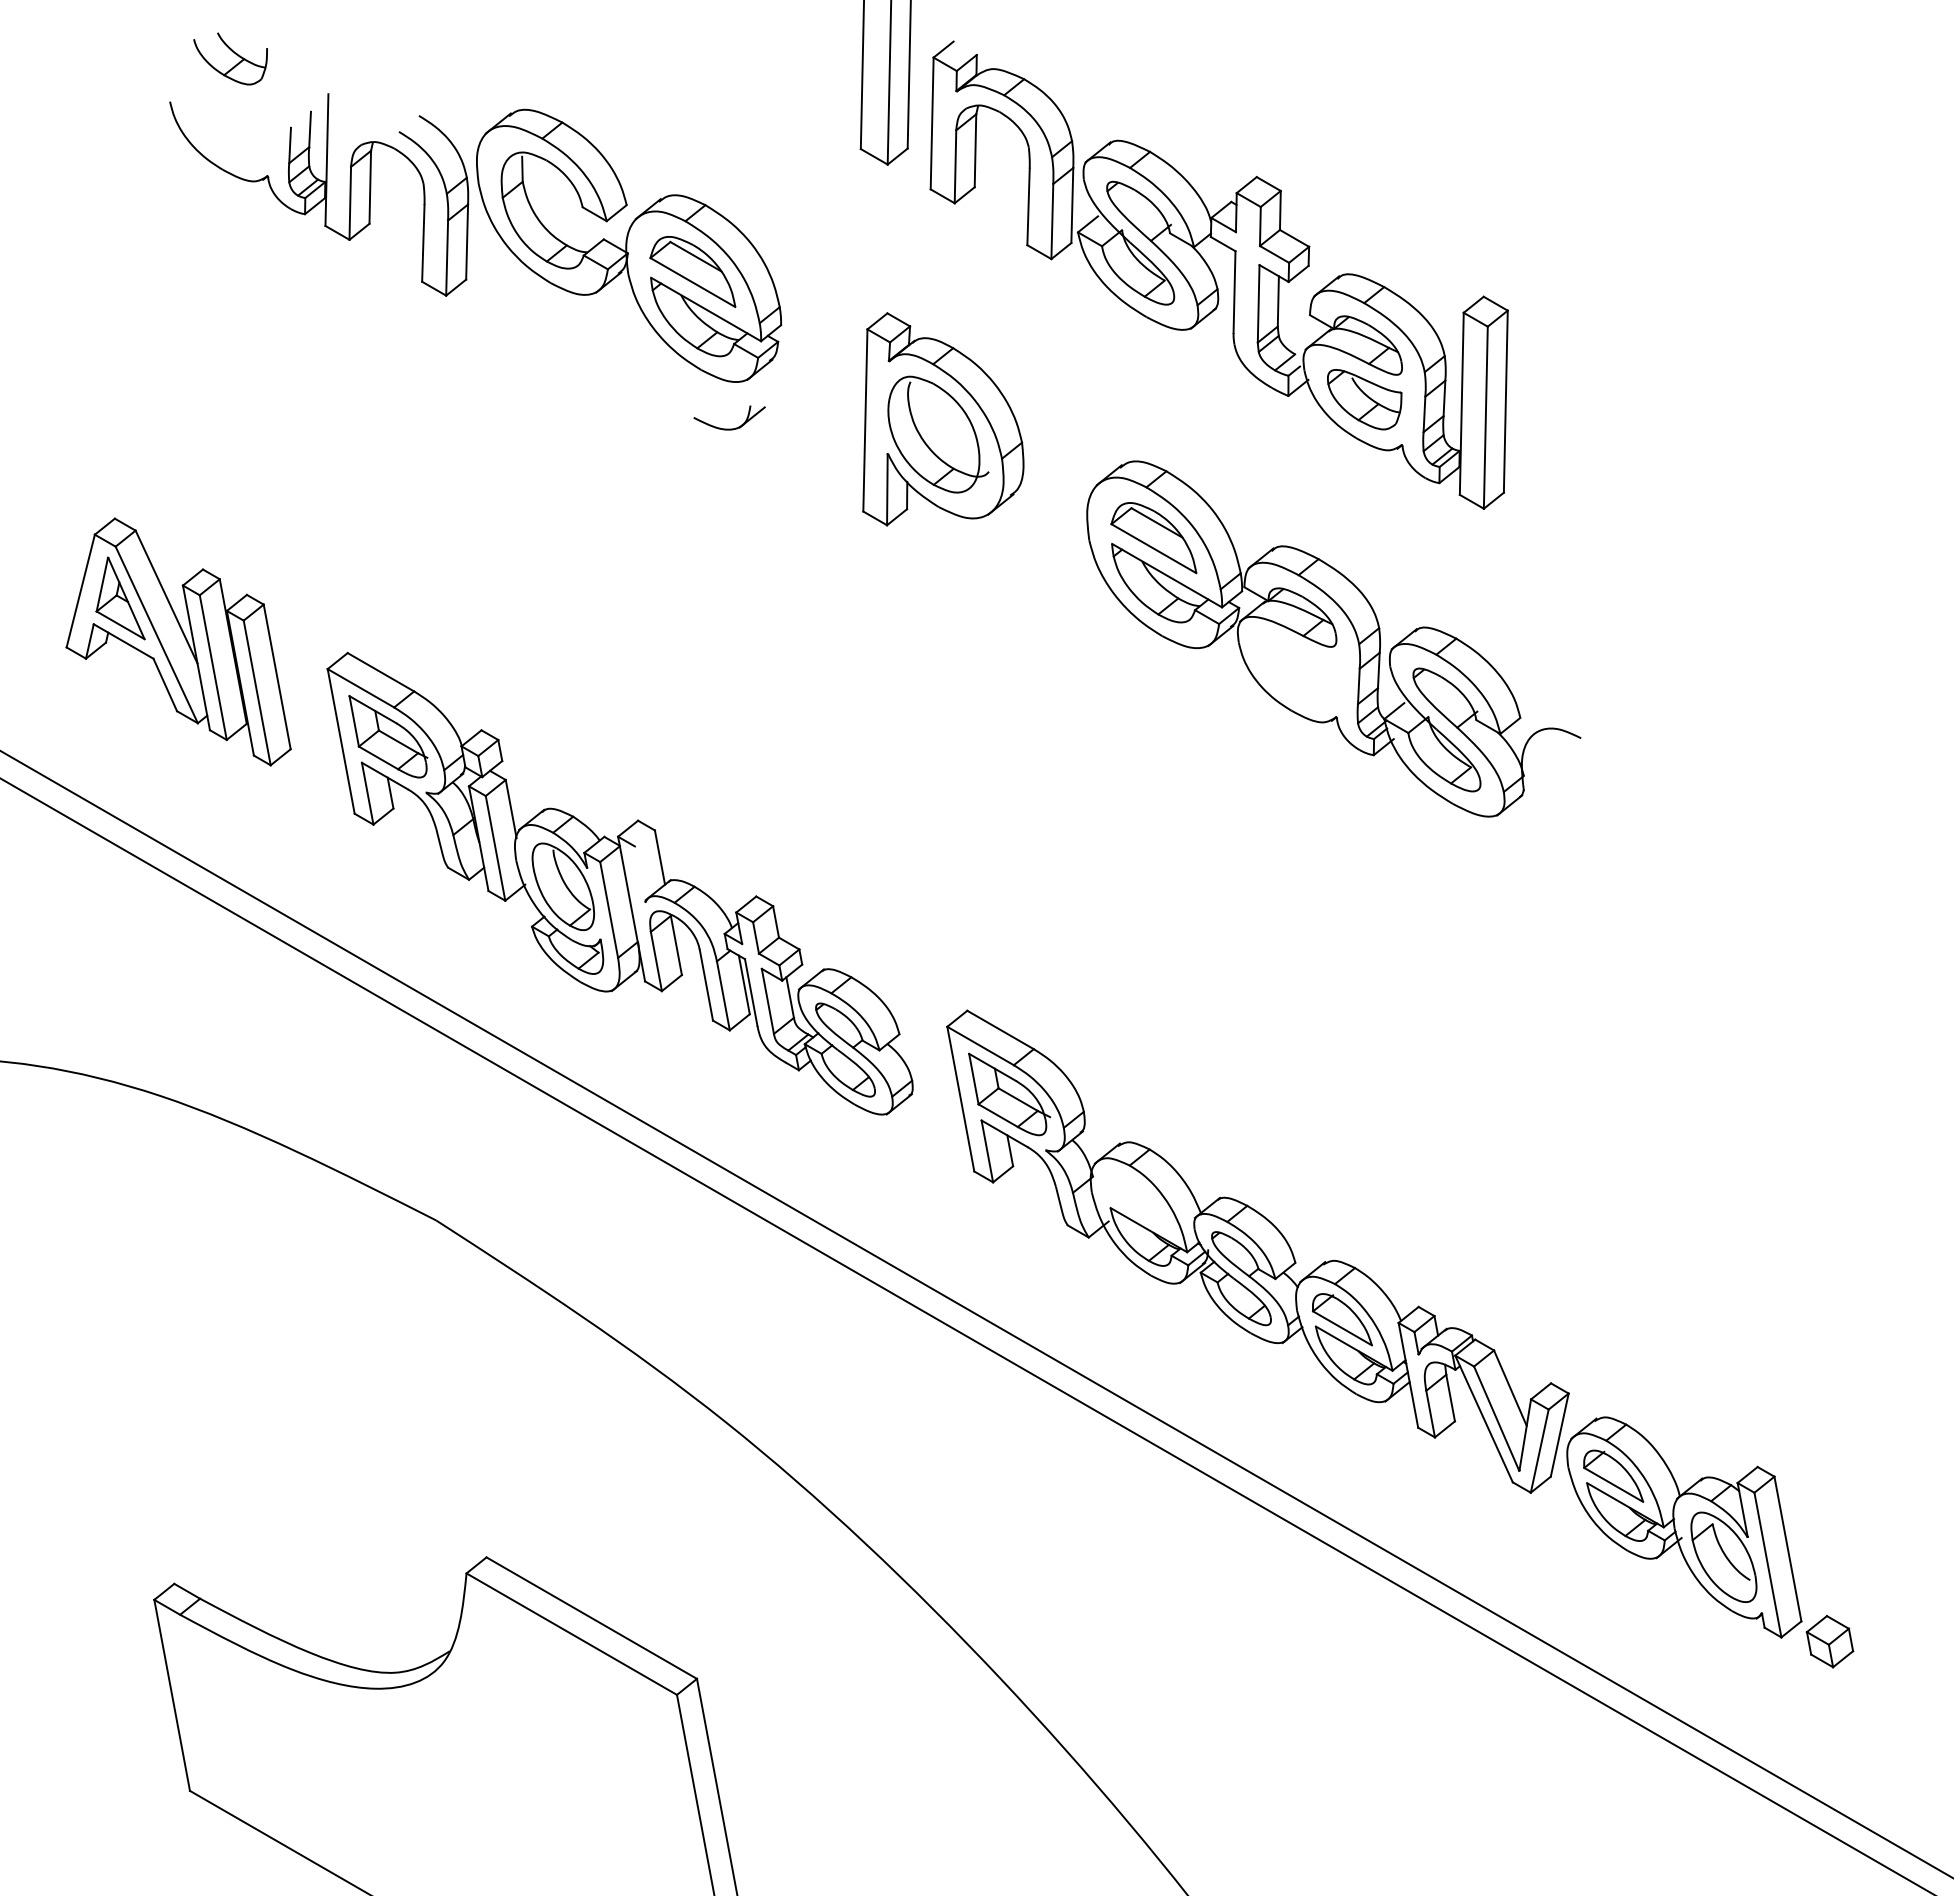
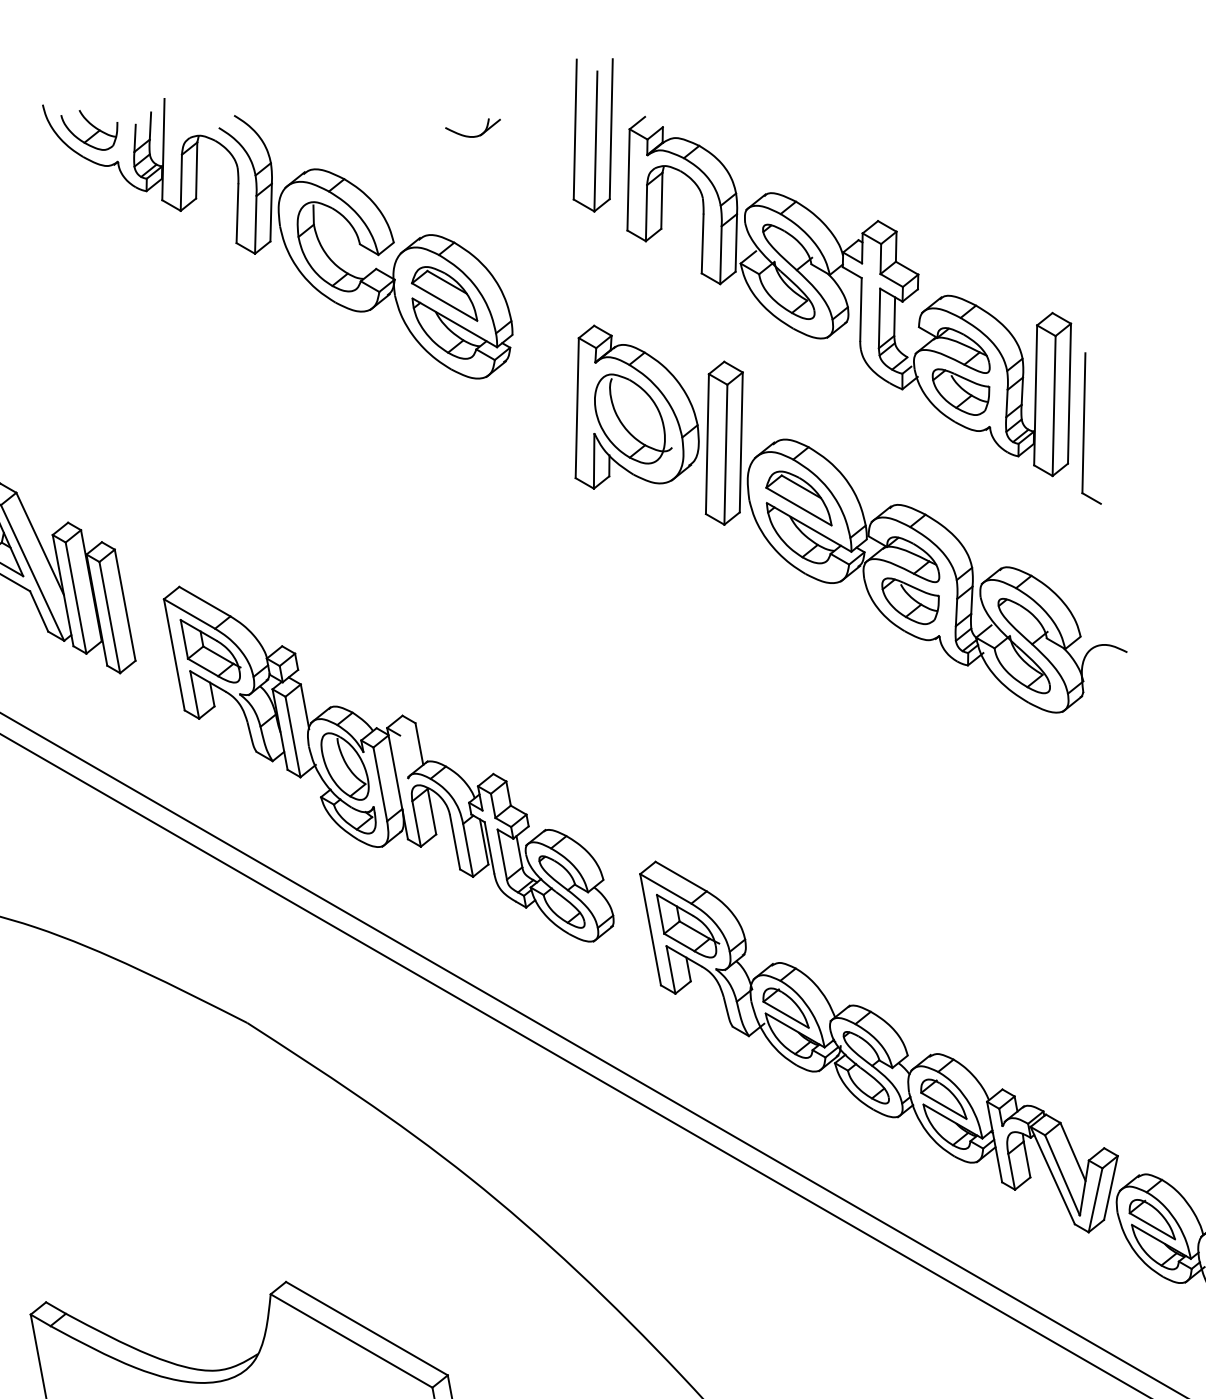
part: (319, 194) -> (157, 176), moved
part: (729, 428) -> (472, 136), moved
part: (1525, 446) -> (1084, 428), added
part: (1056, 466) -> (724, 443), added
part: (1298, 671) -> (910, 601), added
part: (1136, 1200) -> (785, 1007), added

